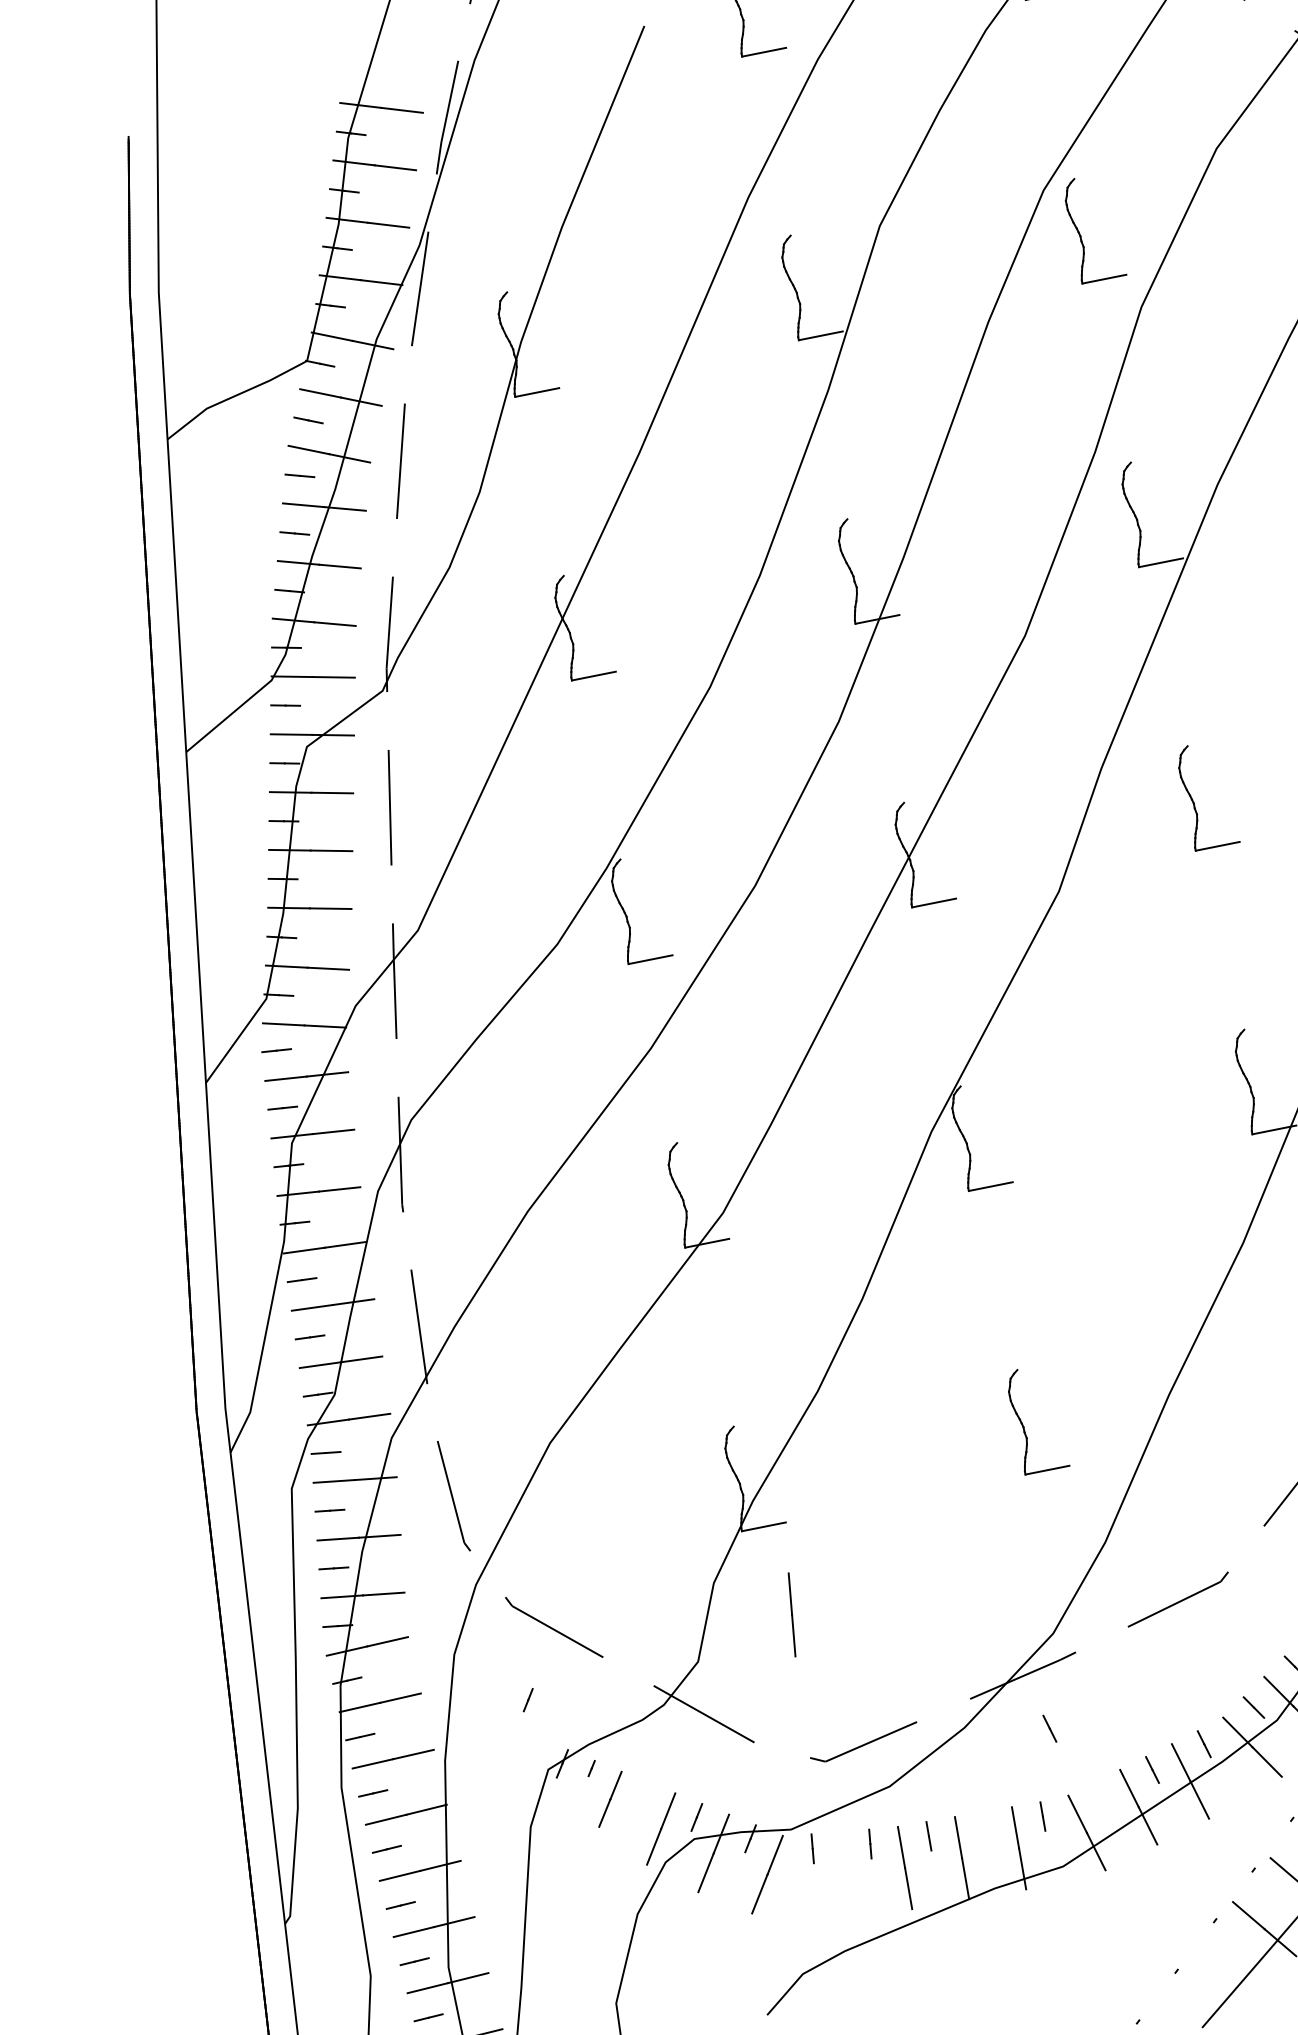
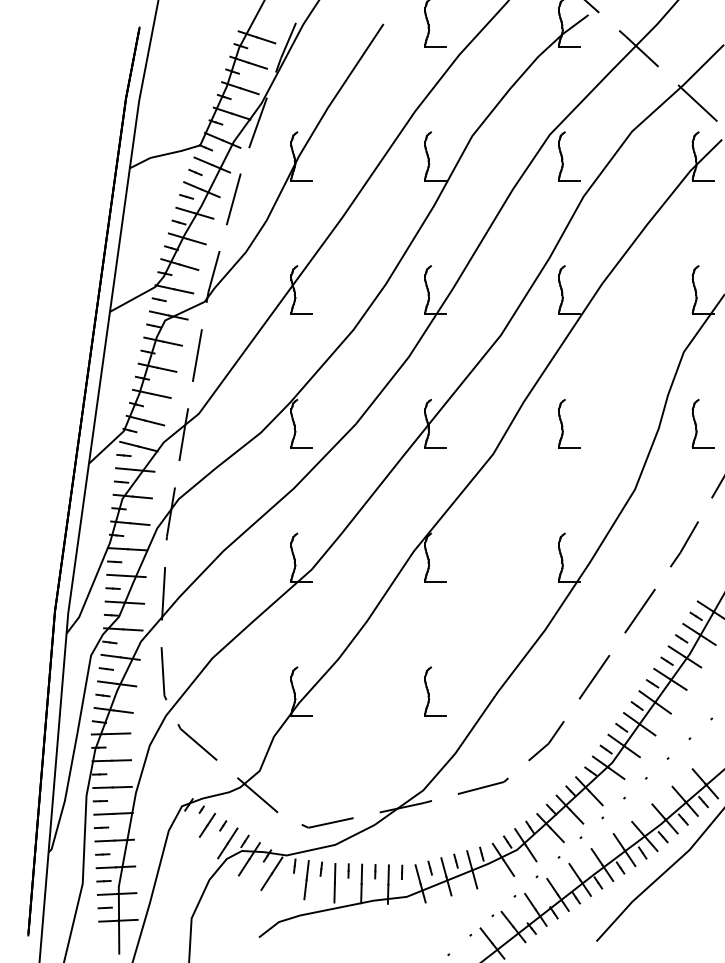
line: (791, 1615) -> (306, 880), moved
part: (528, 1699) -> (223, 825), moved
line: (1048, 1727) -> (429, 867), moved
line: (986, 1825) -> (375, 871), added

